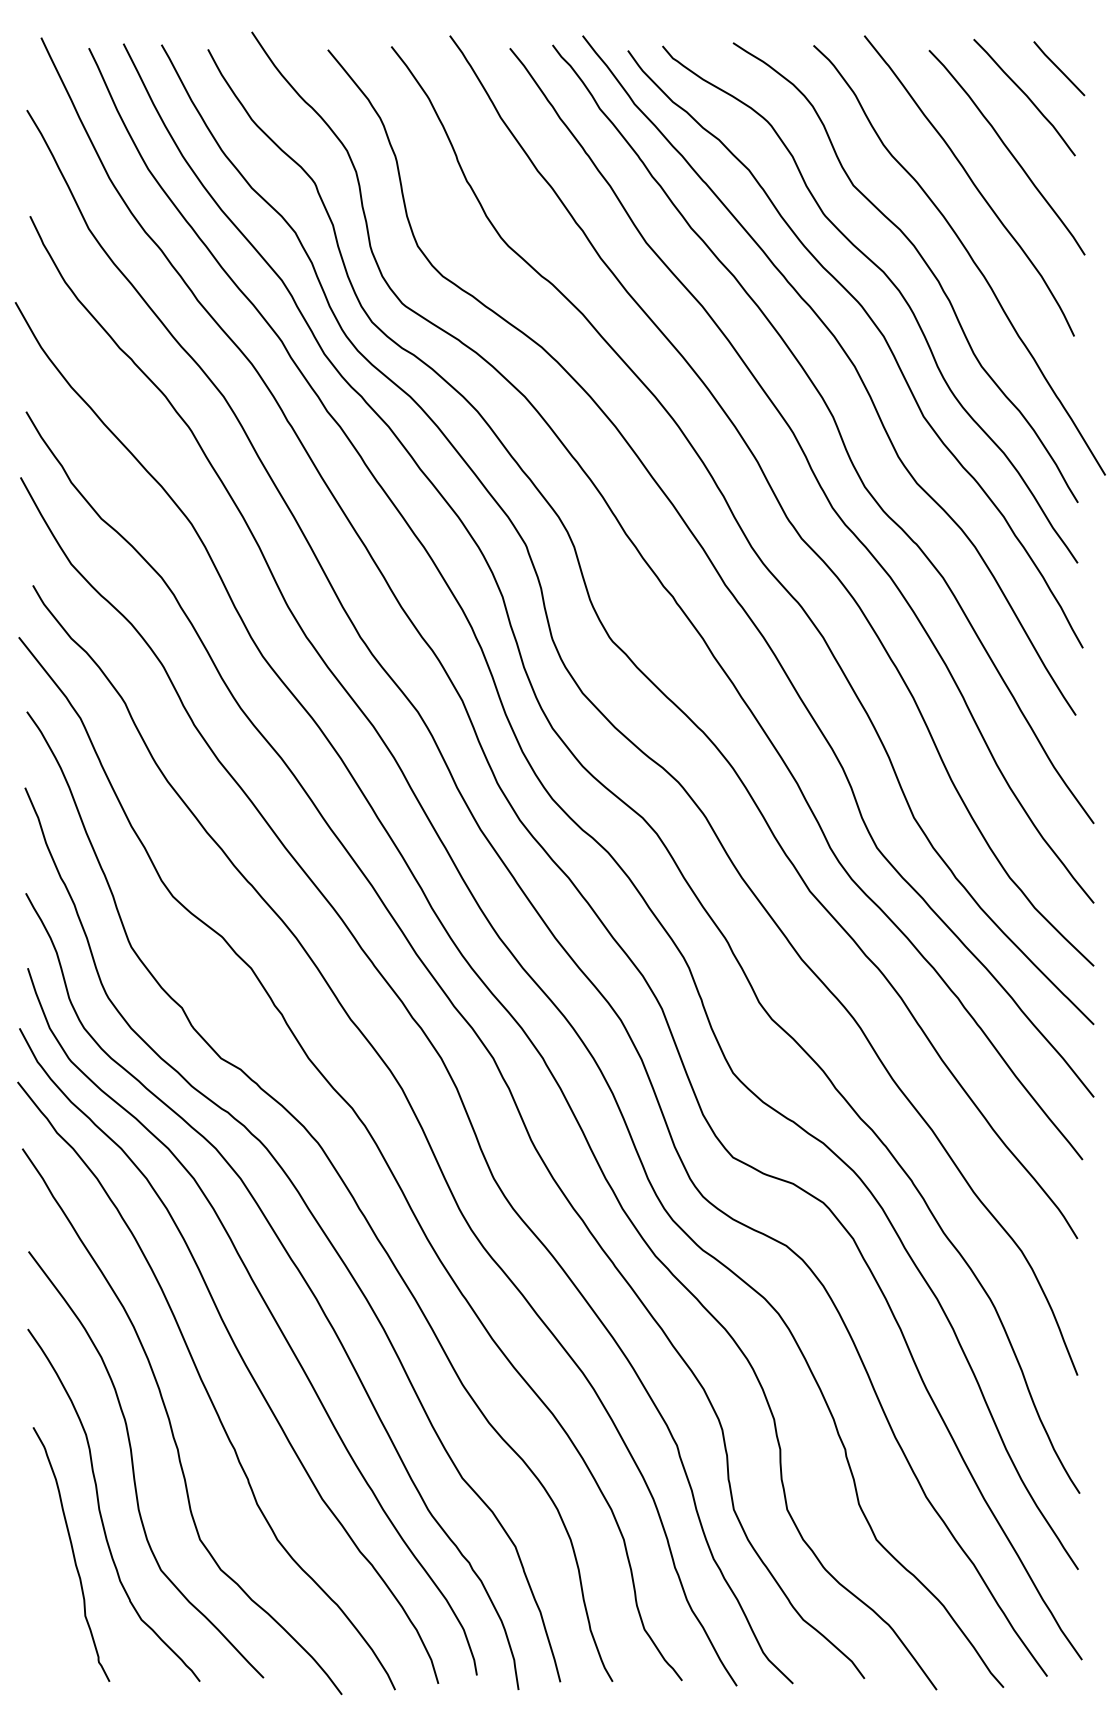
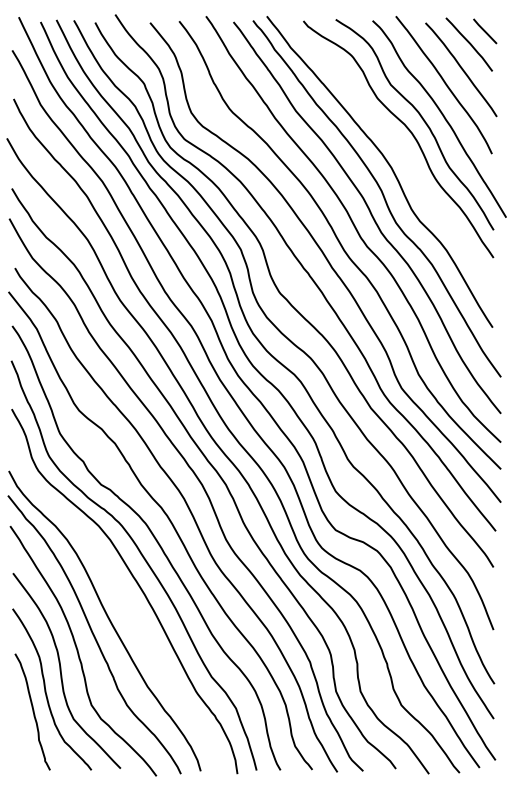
curve: (876, 330) -> (401, 151), removed
curve: (269, 1315) -> (123, 602), removed

